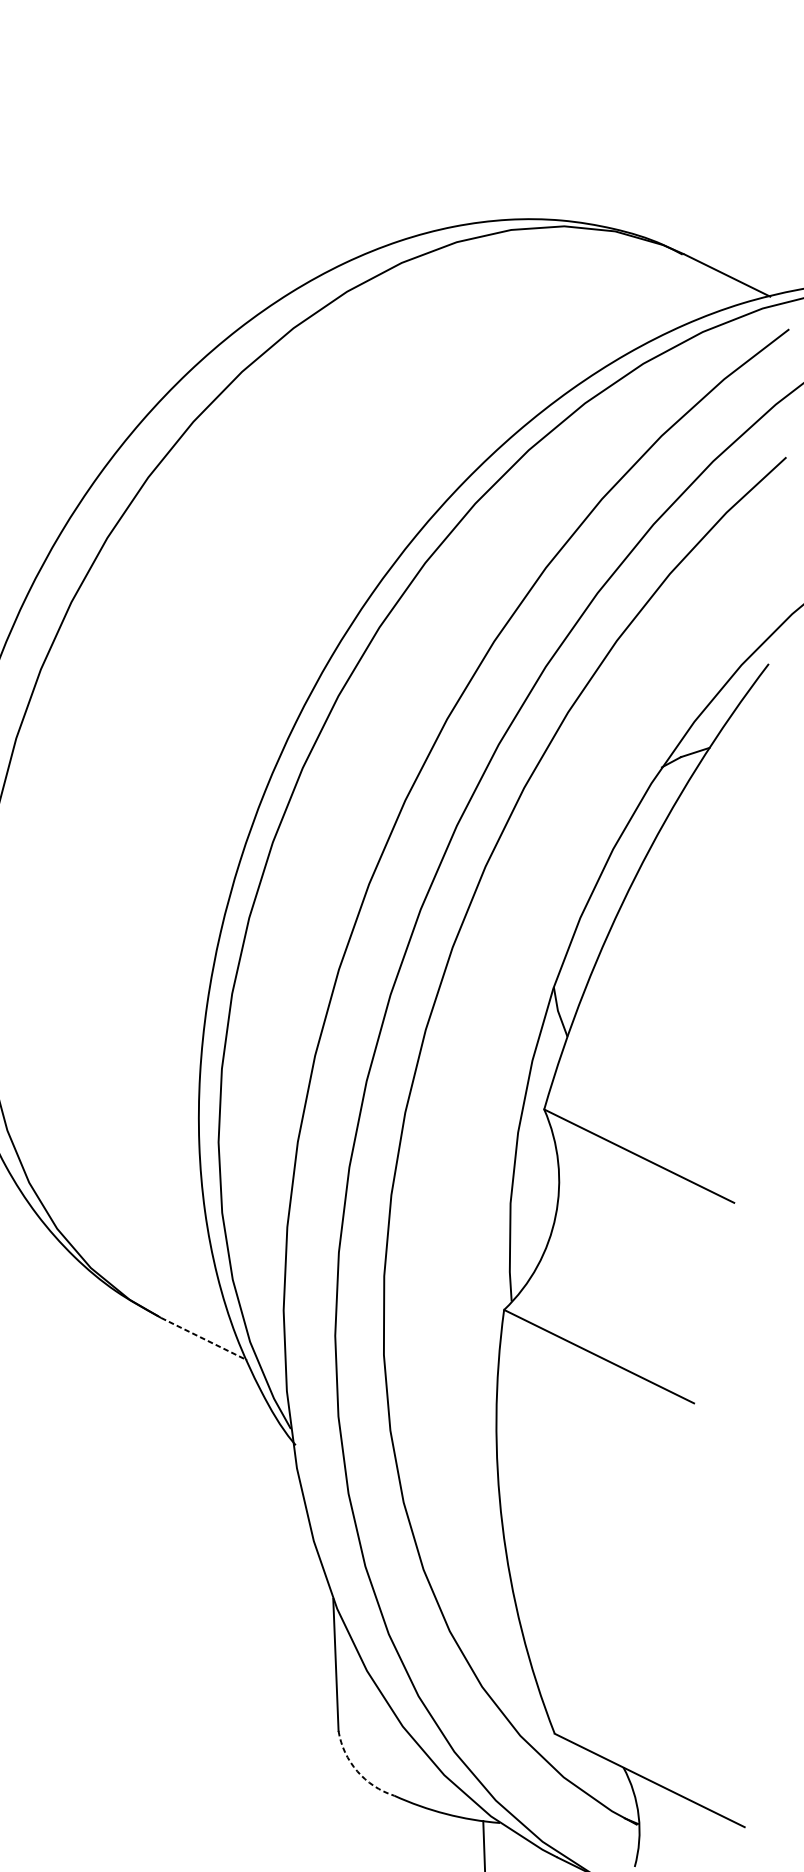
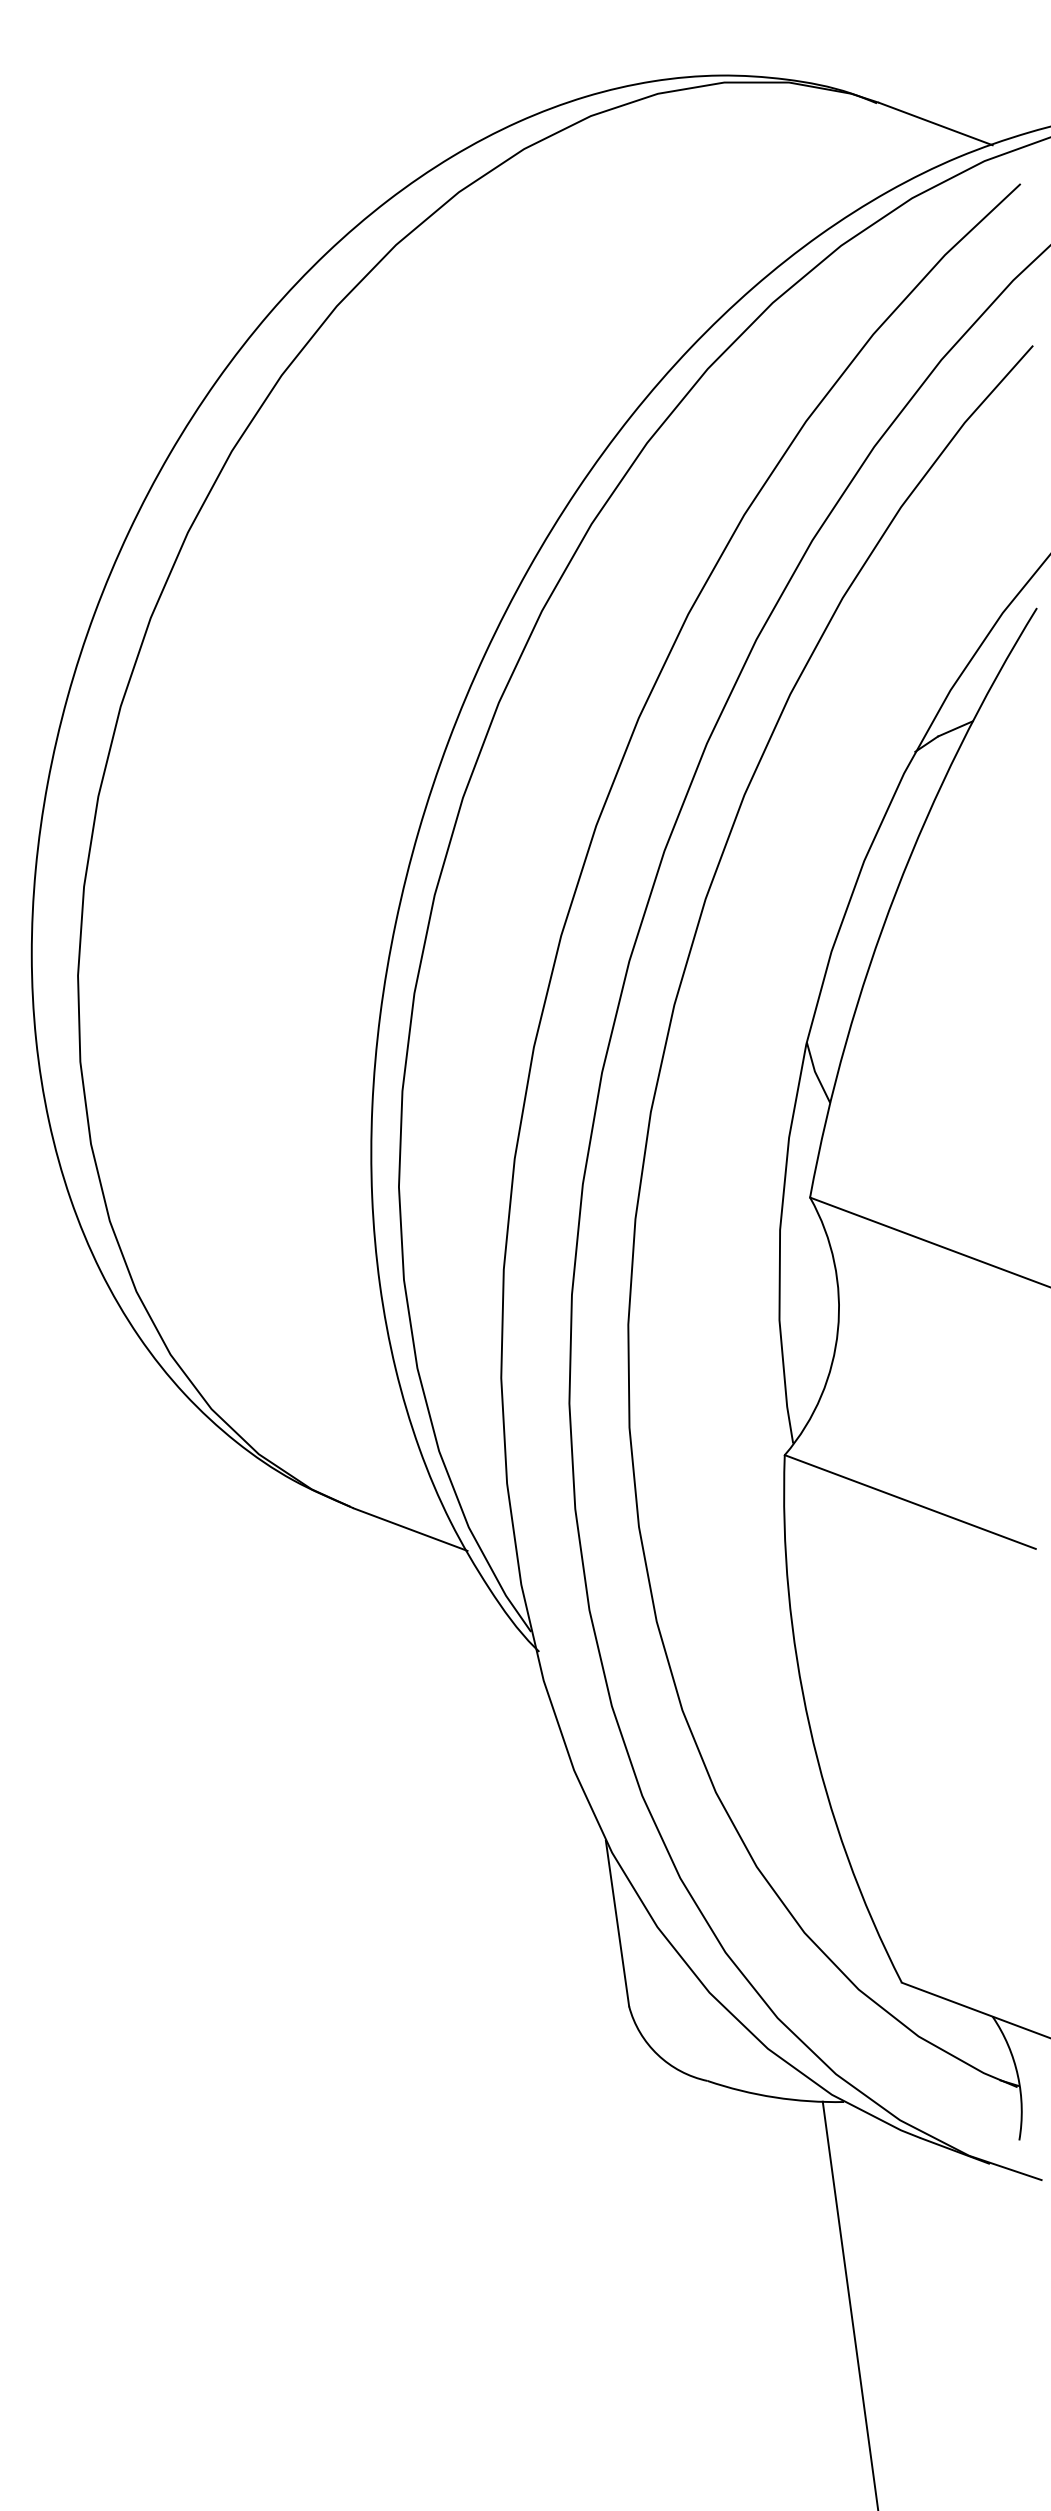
line: (204, 1339) -> (410, 1529), dashed -> solid
arc: (357, 1771) -> (657, 2054), dashed -> solid

